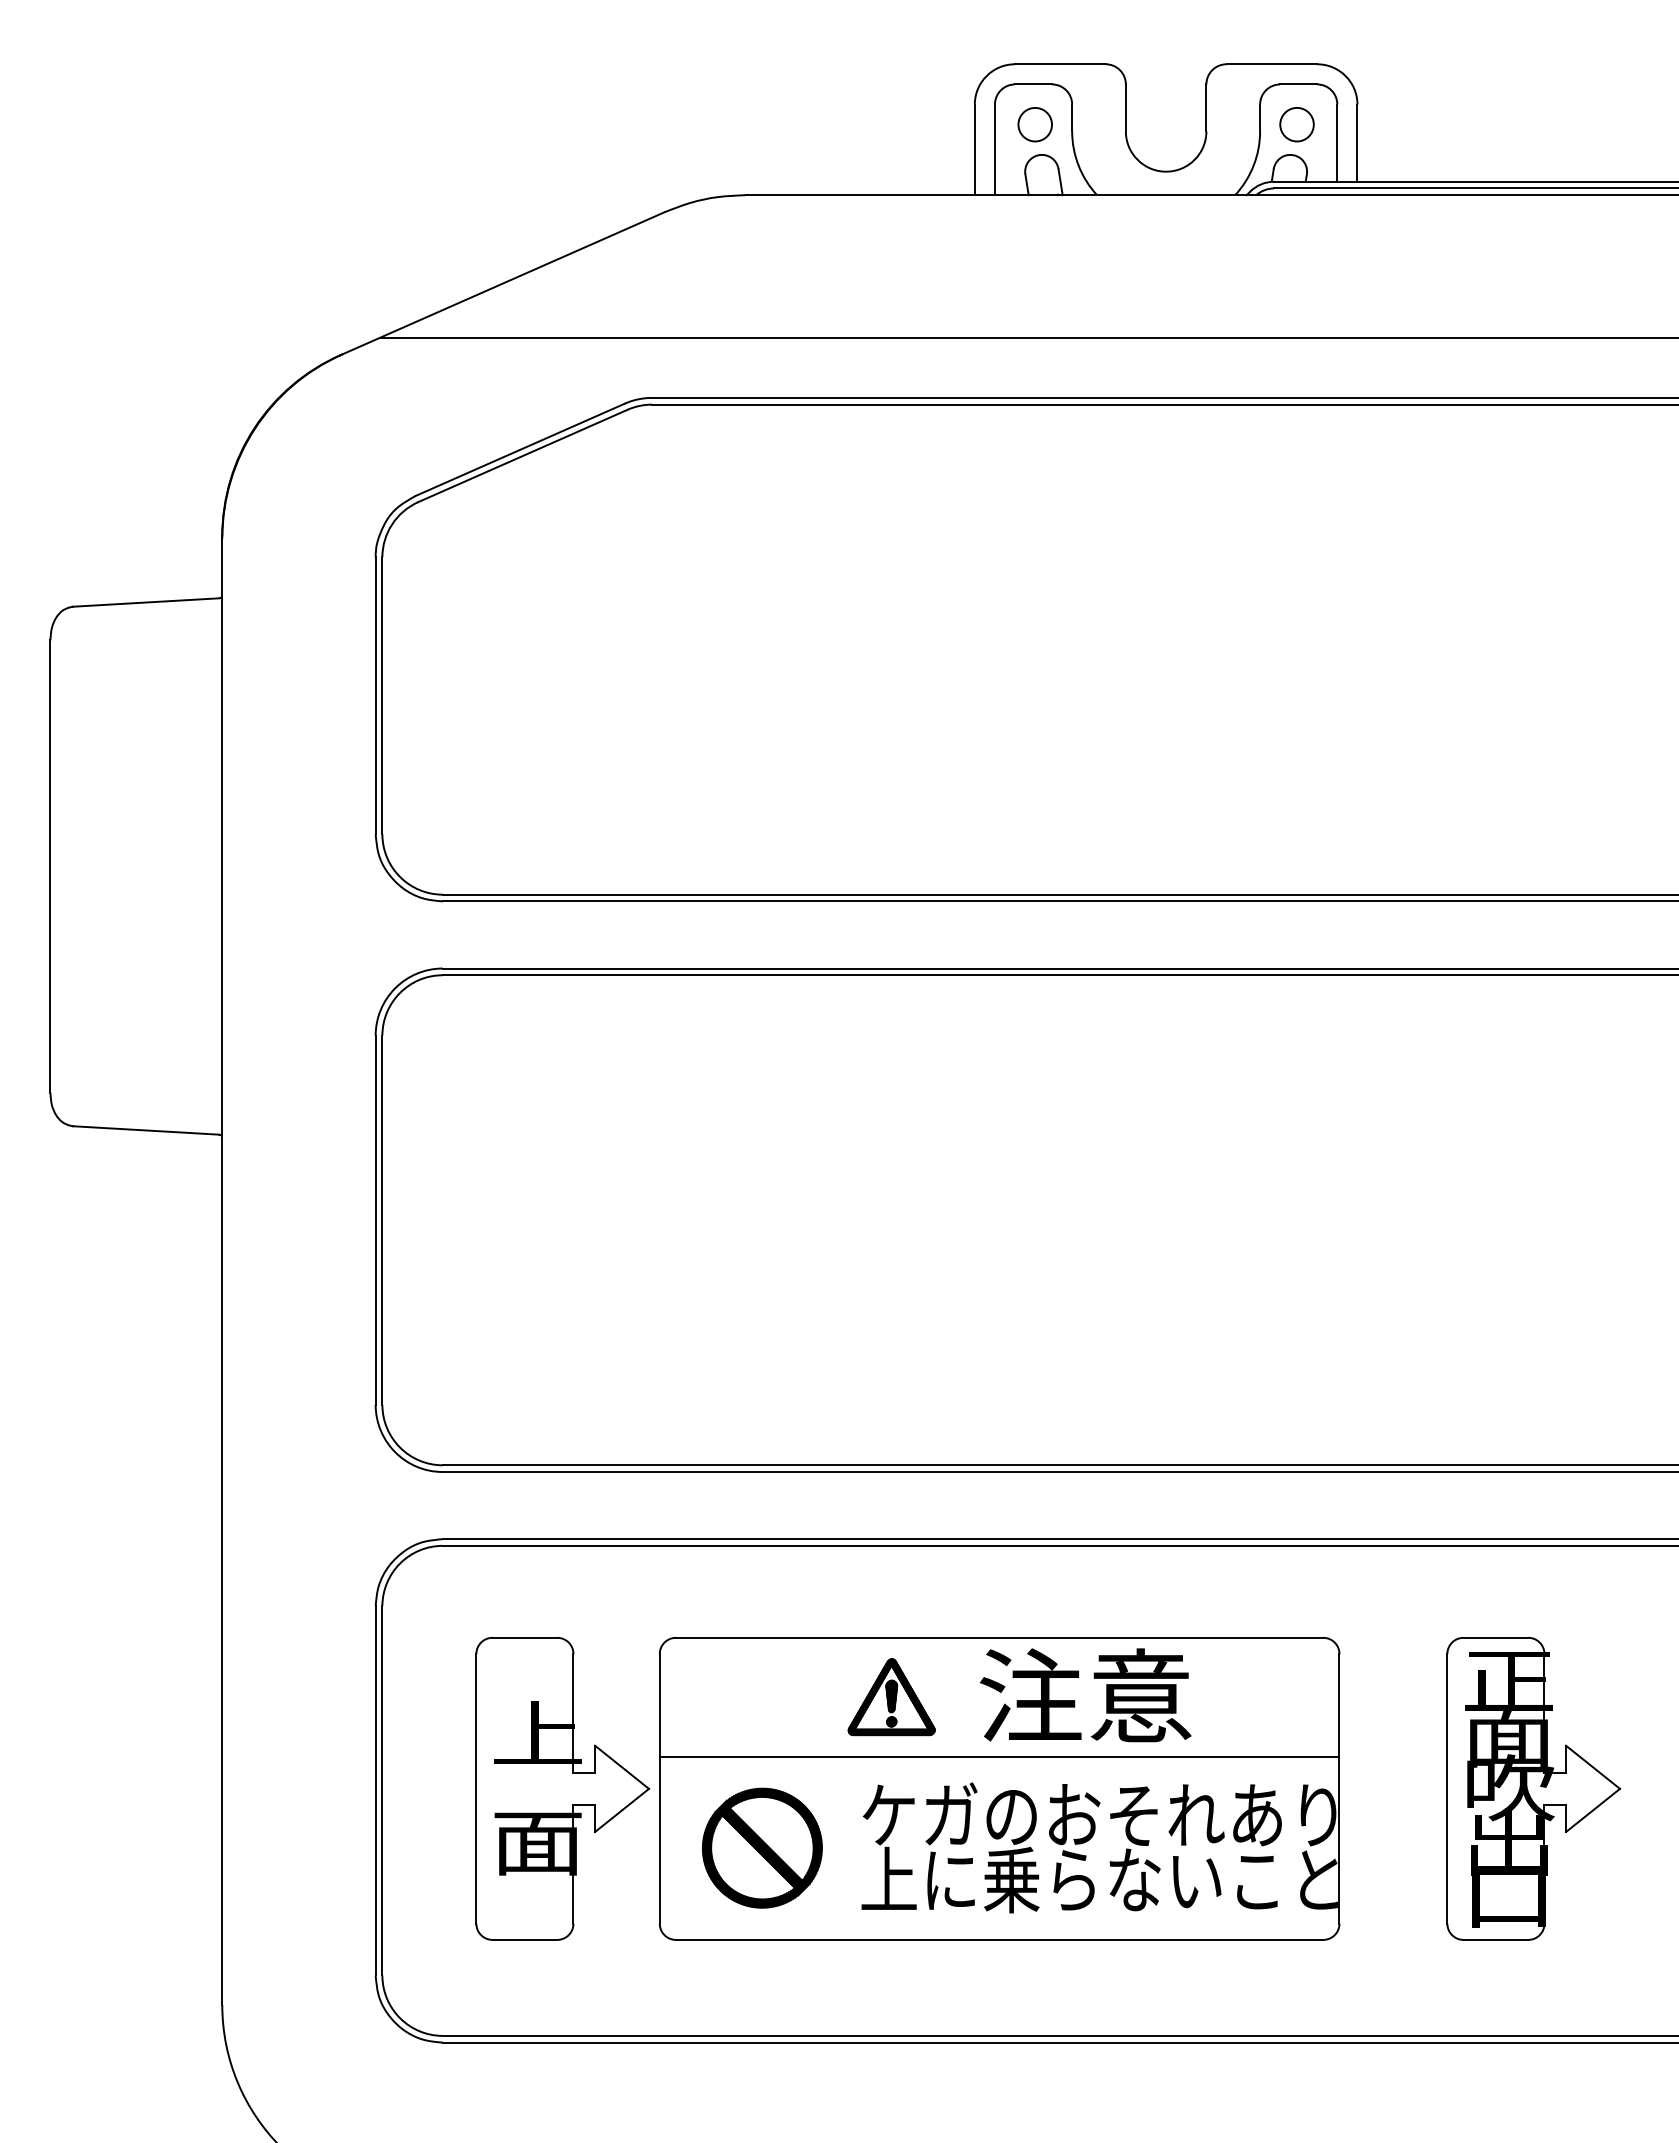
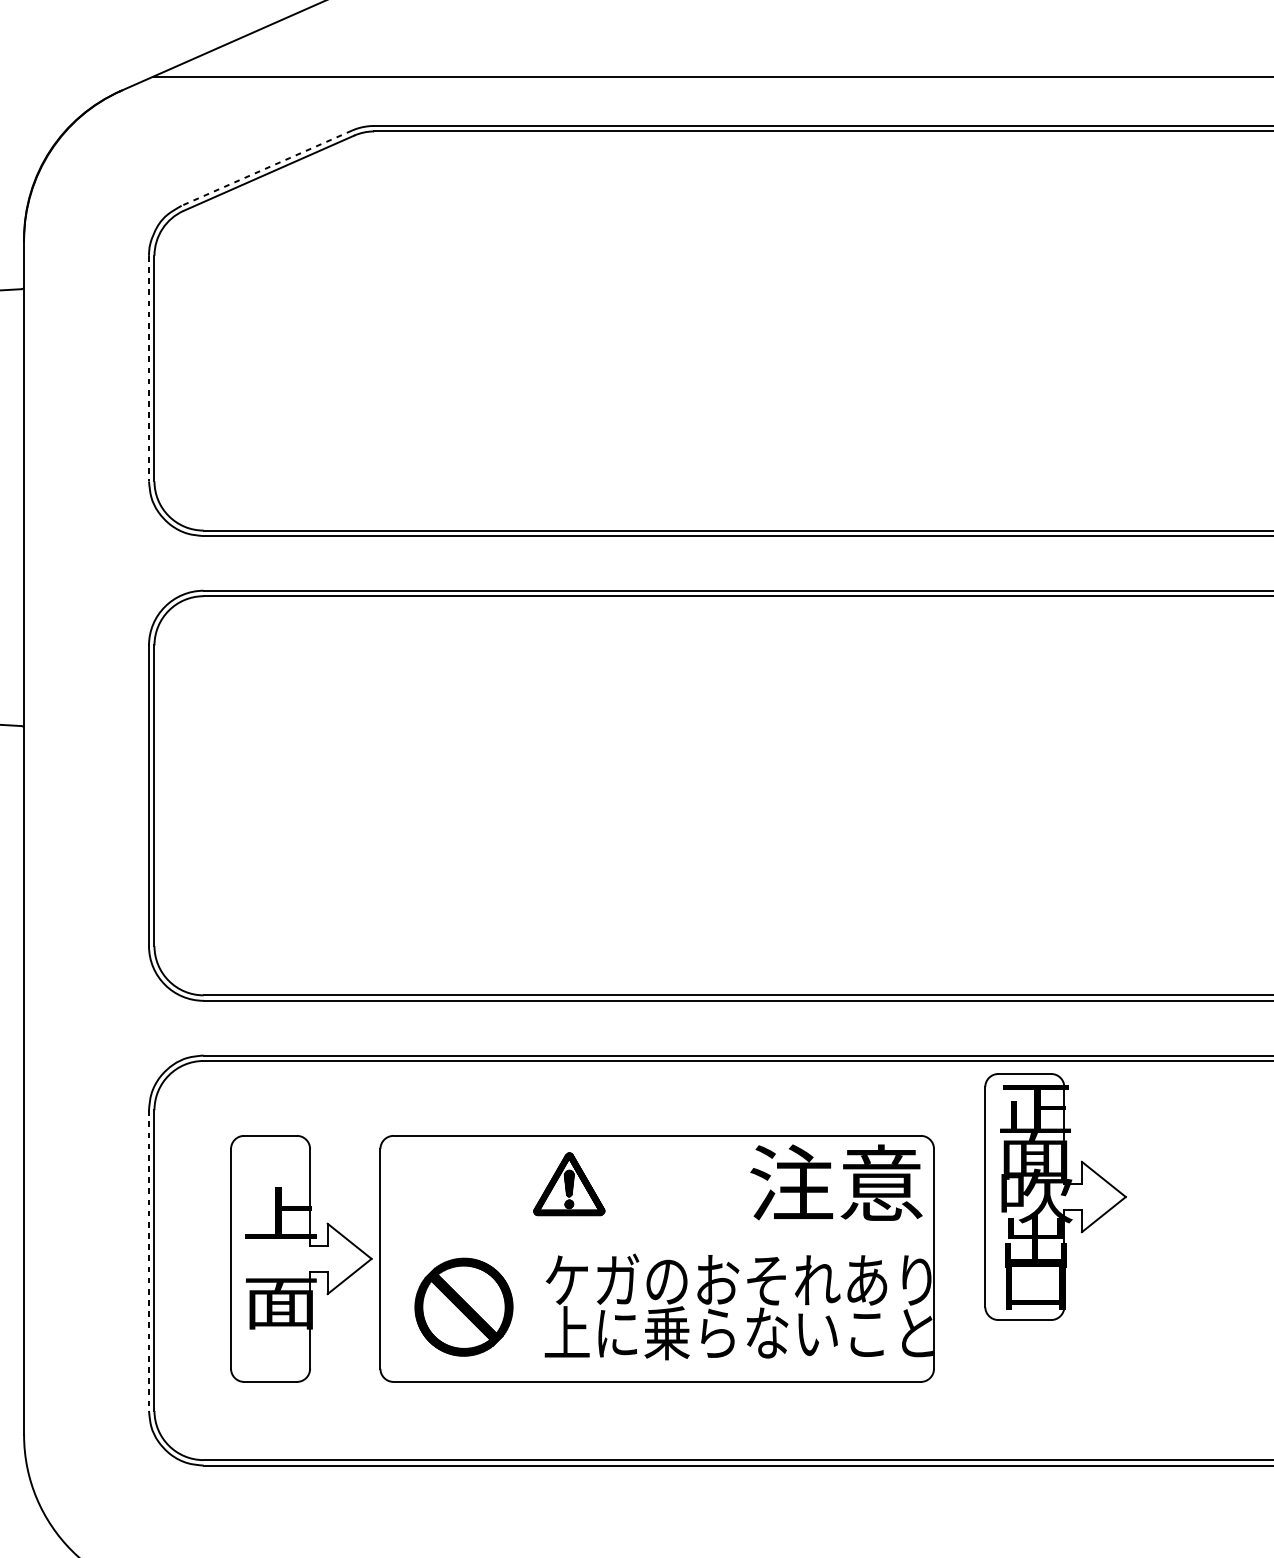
line: (519, 449) -> (266, 167), solid -> dashed
line: (375, 696) -> (148, 369), solid -> dashed
text: (1085, 1695) -> (836, 1182), moved
line: (999, 1756) -> (657, 1232), removed
part: (1533, 1788) -> (1055, 1196), moved
line: (375, 1790) -> (148, 1260), solid -> dashed

